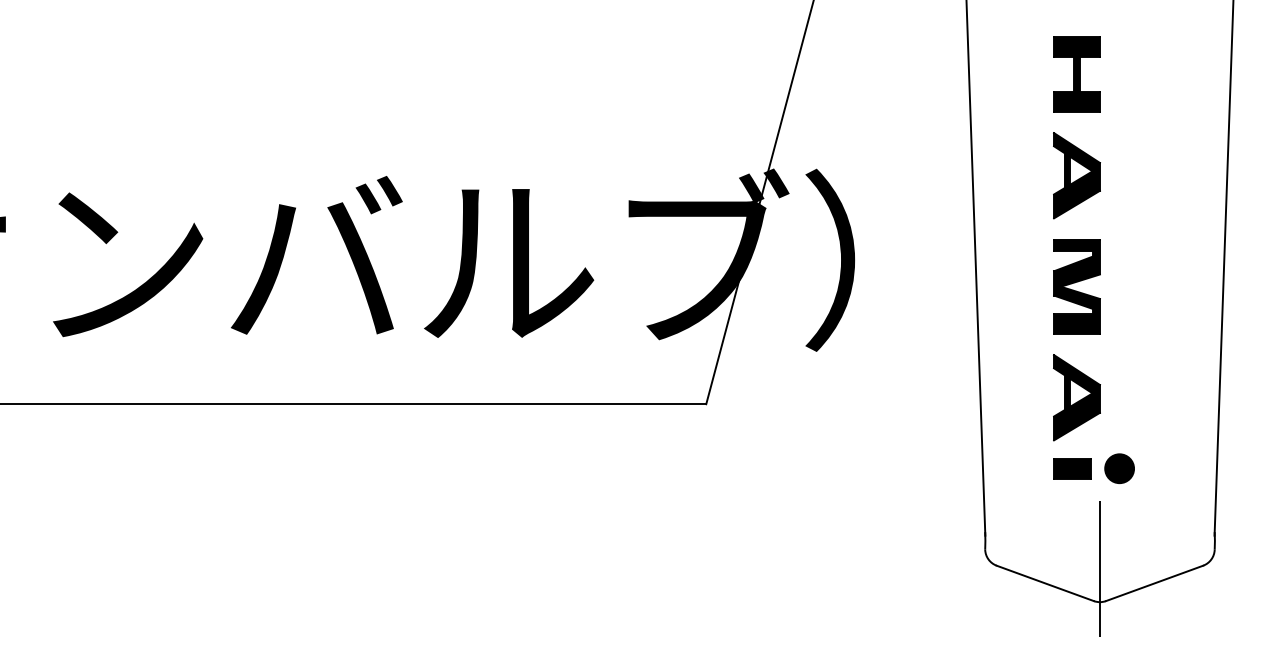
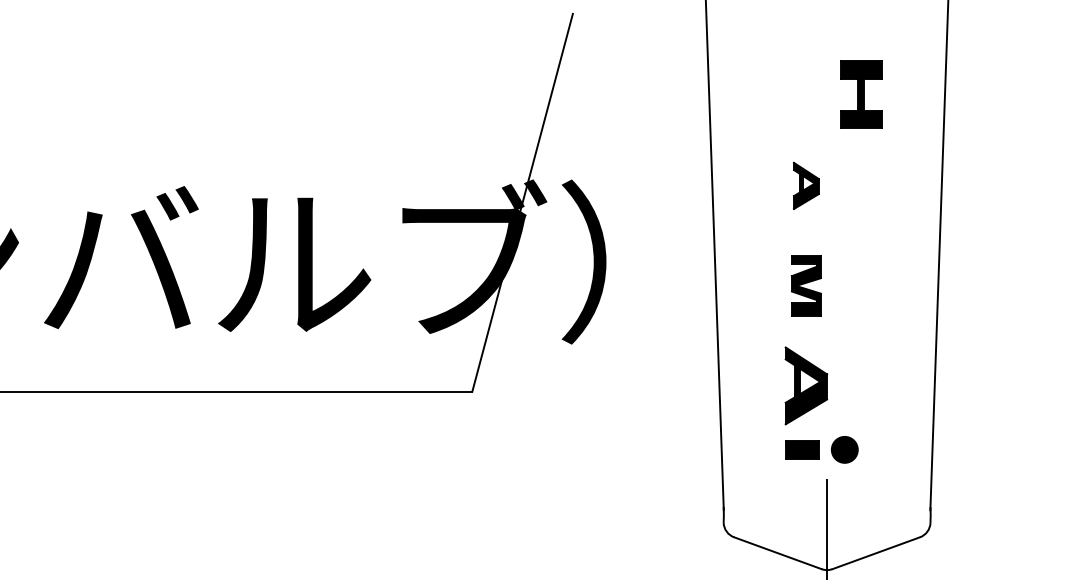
part: (1076, 74) -> (860, 94), moved
part: (1076, 175) -> (805, 185), size x0.6
part: (1076, 286) -> (805, 285), size x0.7

